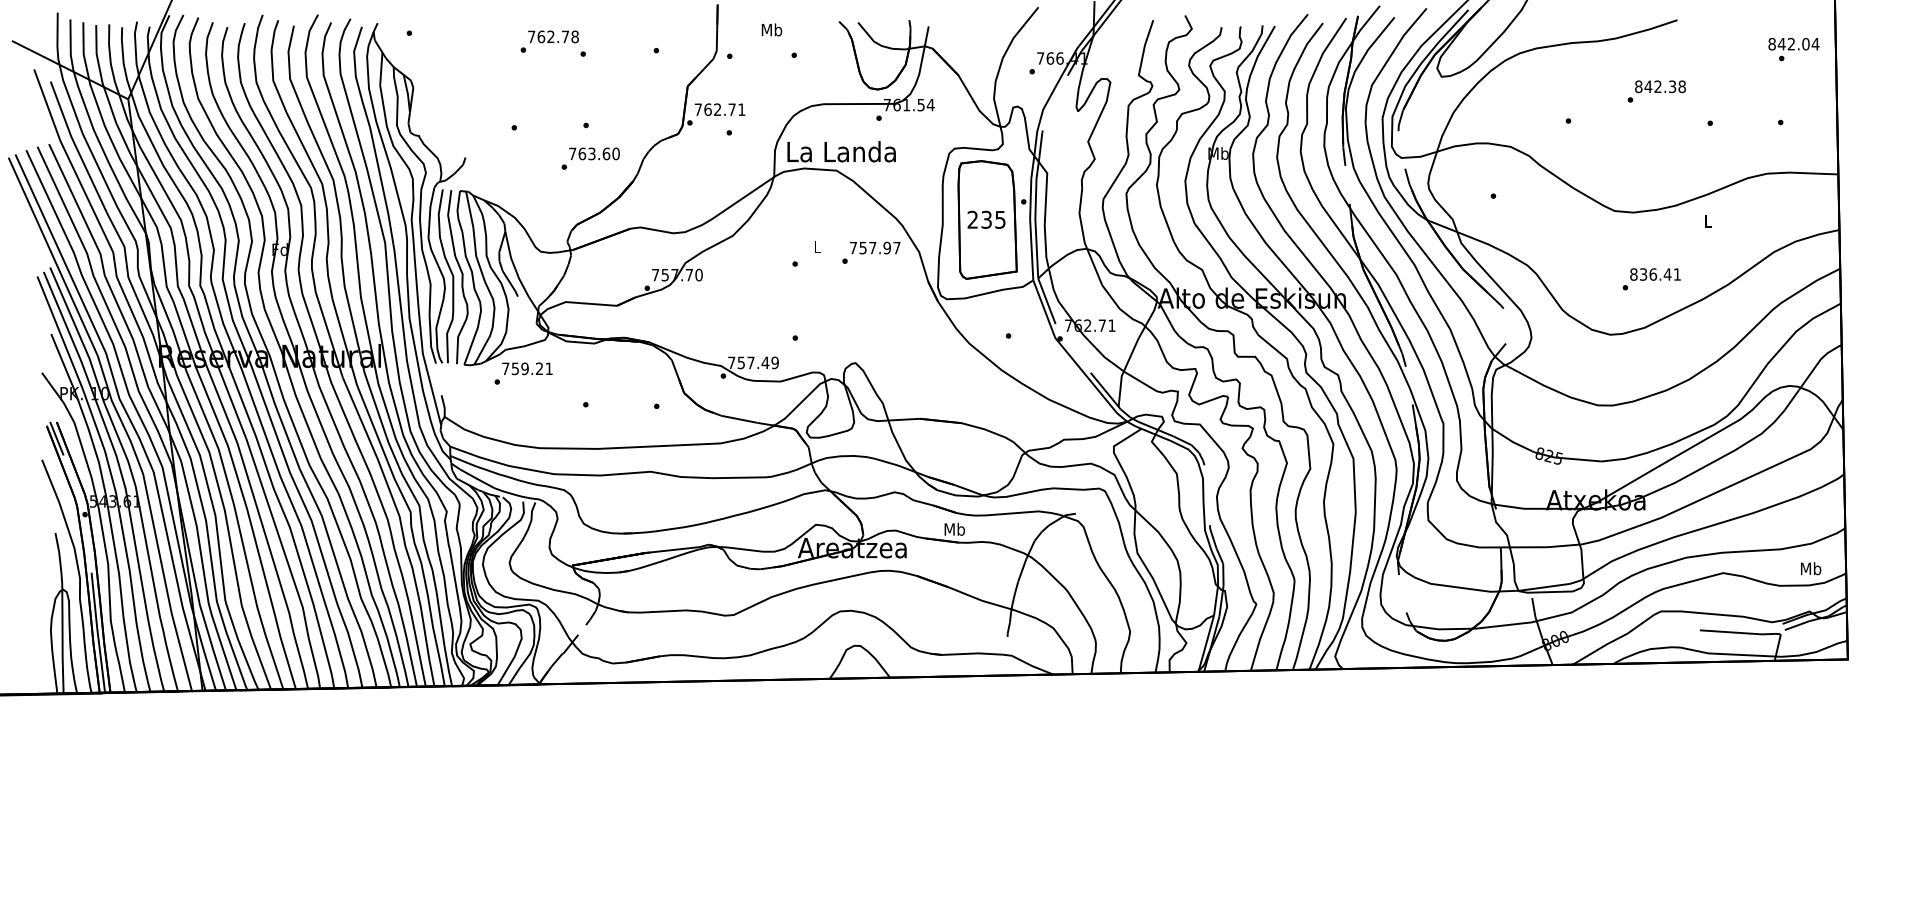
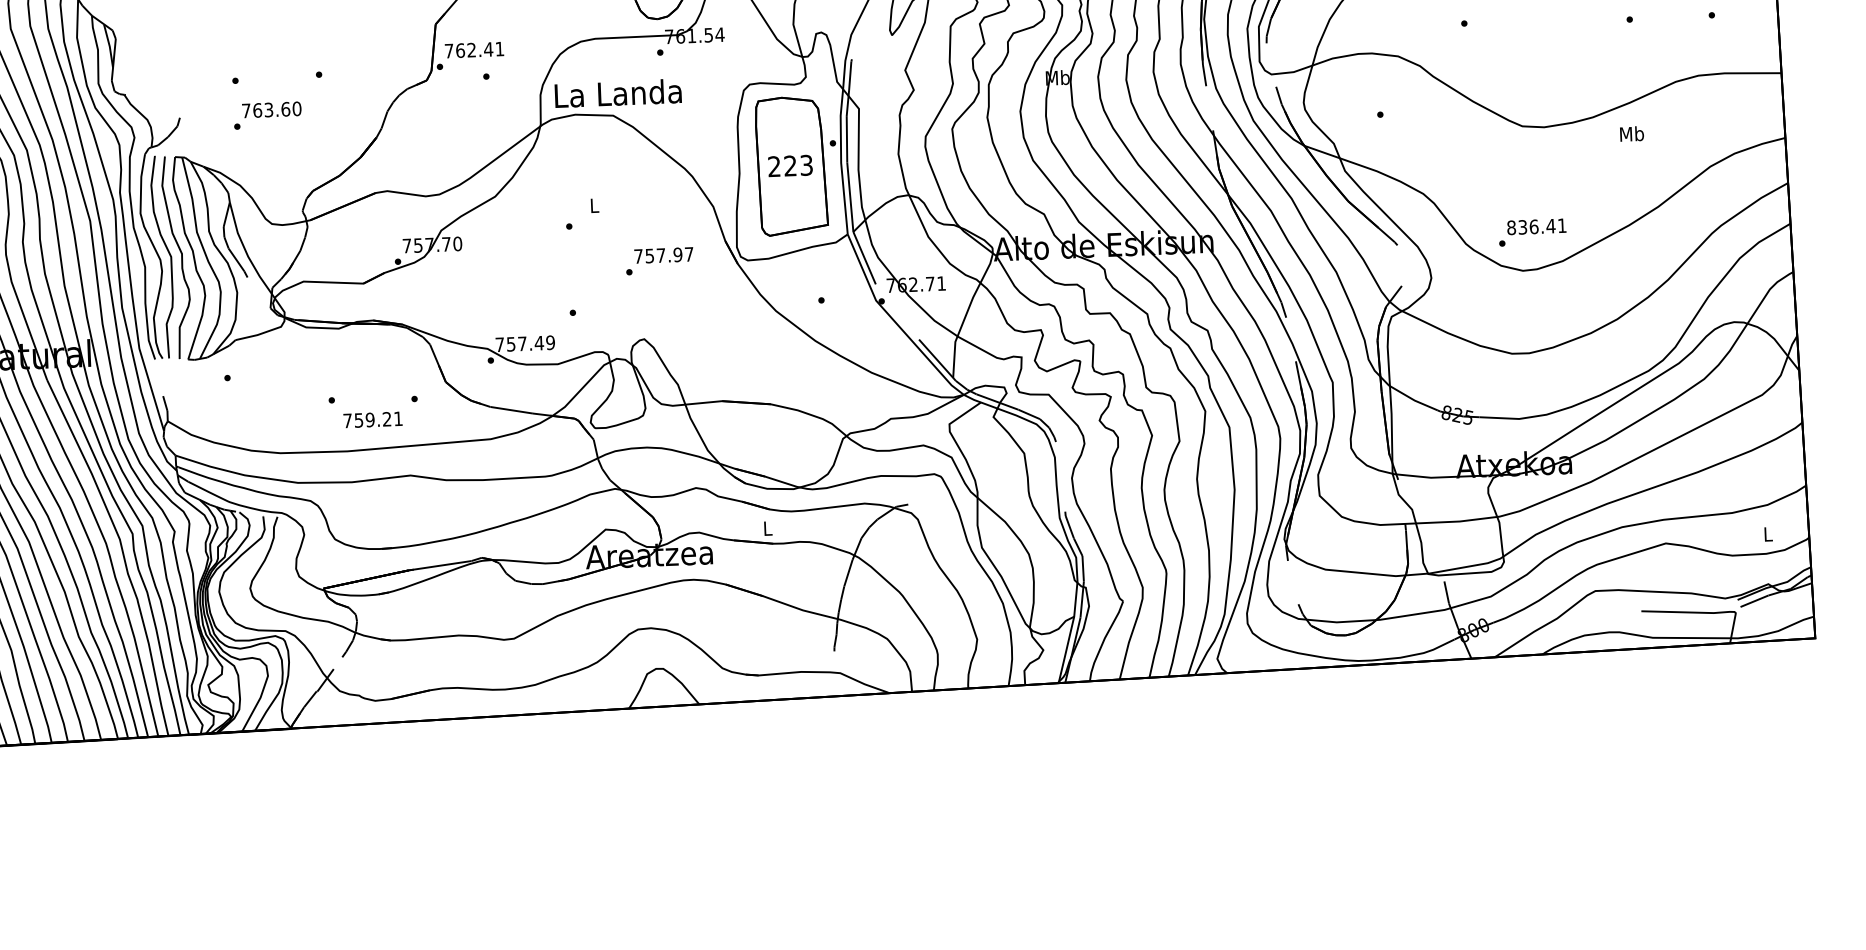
text: (732, 109) -> (488, 49), 762.71 -> 762.41
text: (590, 158) -> (267, 115), moved
text: (993, 219) -> (798, 165), 235 -> 223
text: (1708, 220) -> (1632, 132), L -> Mb
text: (871, 252) -> (659, 260), moved
text: (1651, 279) -> (1532, 232), moved
text: (527, 368) -> (373, 419), moved
text: (954, 528) -> (767, 527), Mb -> L
text: (1811, 568) -> (1768, 533), Mb -> L

